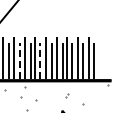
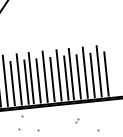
line: (19, 60) -> (12, 83), dashed -> solid
line: (40, 60) -> (38, 80), dashed -> solid

